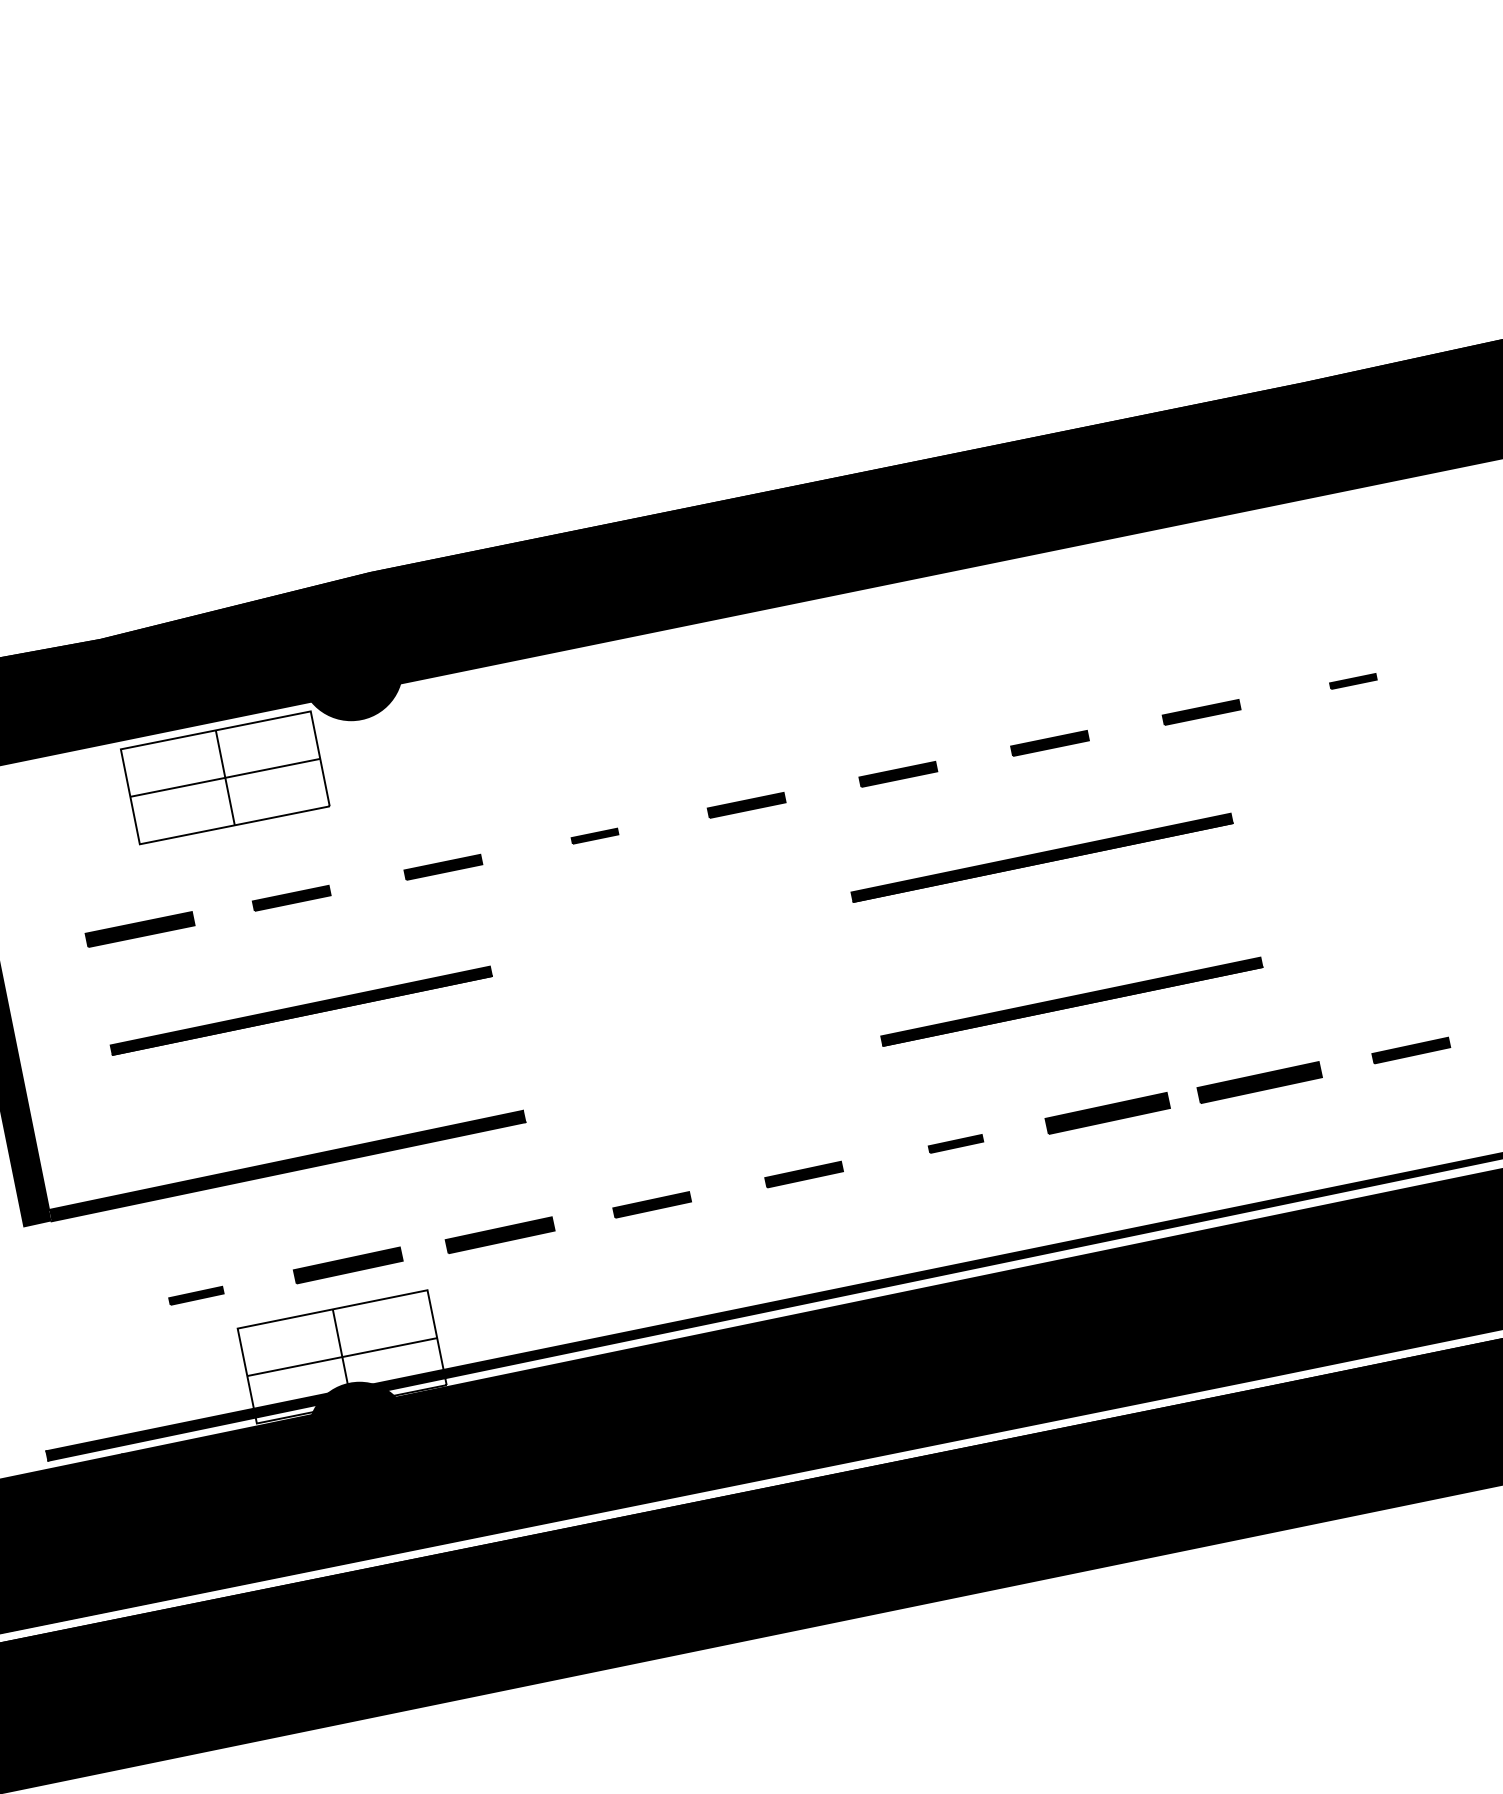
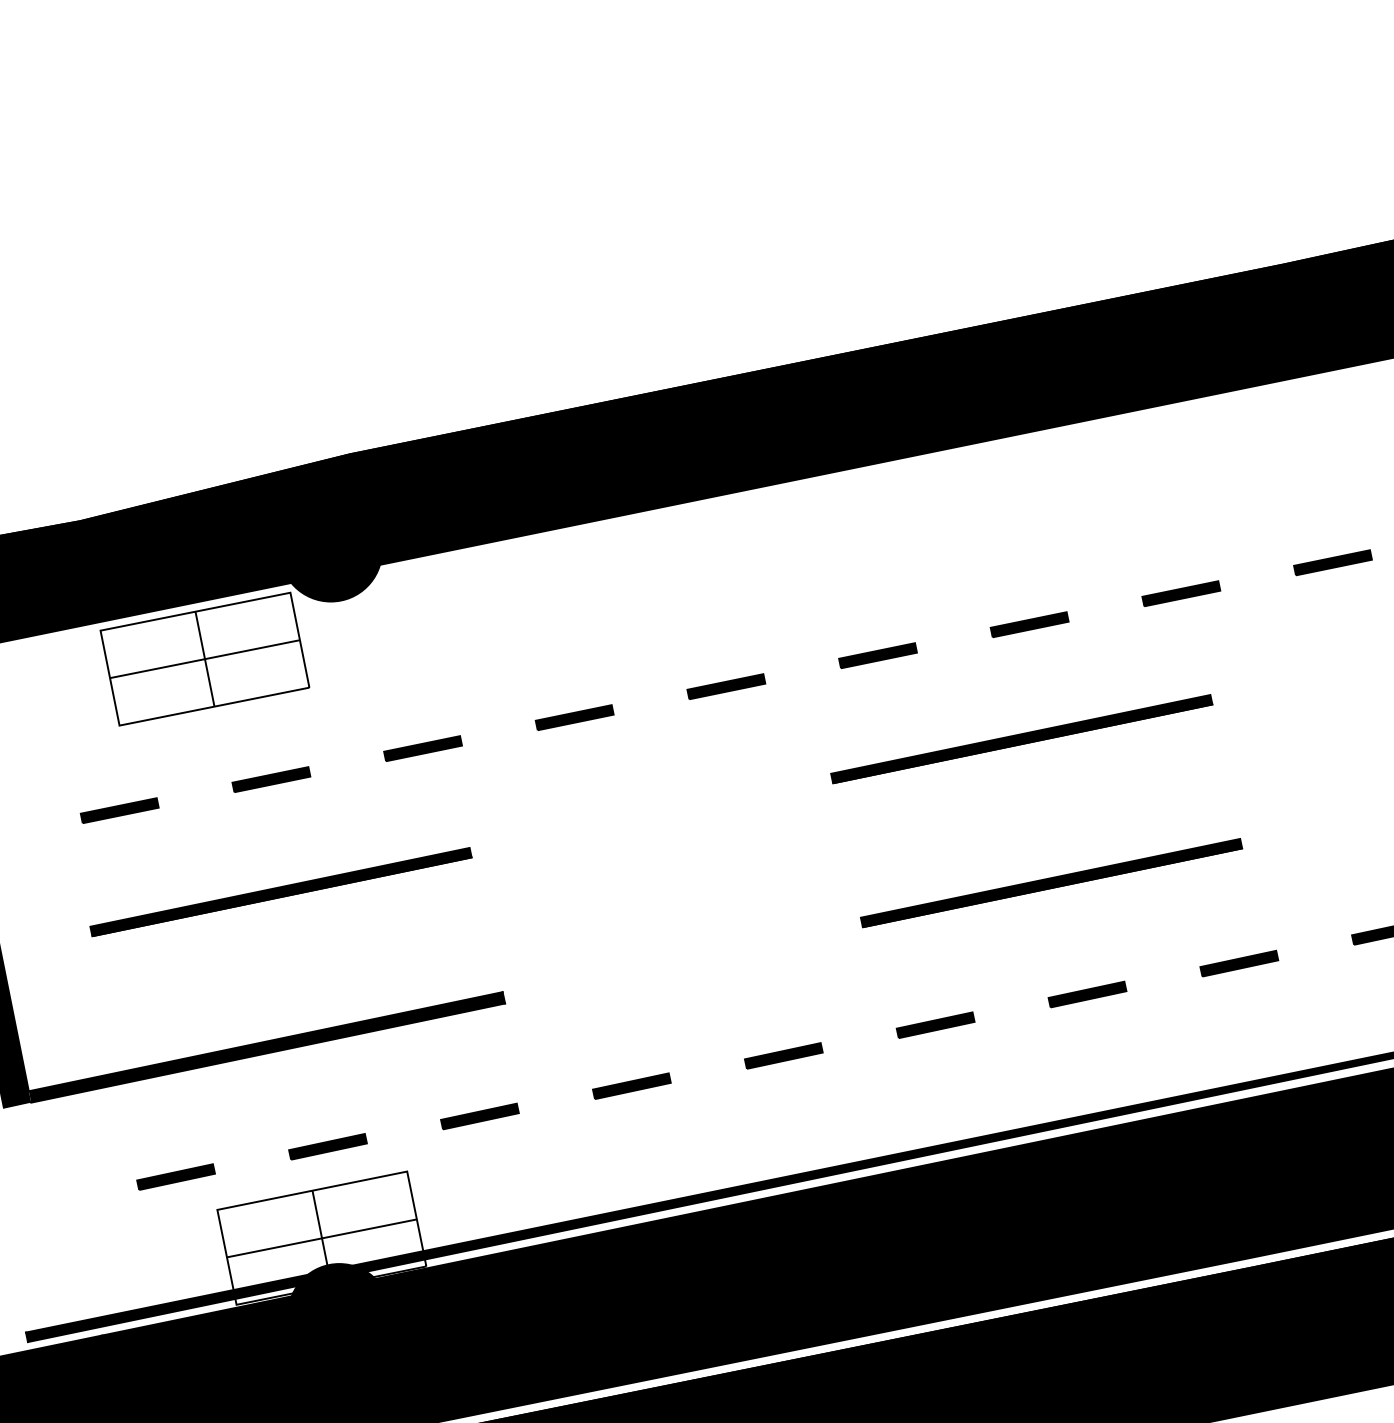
part: (1353, 681) -> (1333, 562), size x1.67
part: (594, 835) -> (574, 716), size x1.67
part: (139, 928) -> (119, 809), size x0.71
part: (1259, 1081) -> (1239, 962), size x0.62
part: (1107, 1112) -> (1087, 993), size x0.62
part: (955, 1143) -> (935, 1024), size x1.43
part: (500, 1234) -> (480, 1115), size x0.71
part: (348, 1265) -> (328, 1146), size x0.71
part: (196, 1295) -> (176, 1176), size x1.43

